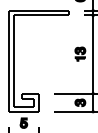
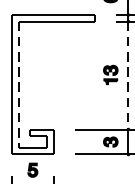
line: (93, 55) -> (128, 76), solid -> dashed
line: (13, 61) -> (18, 85), solid -> dashed

